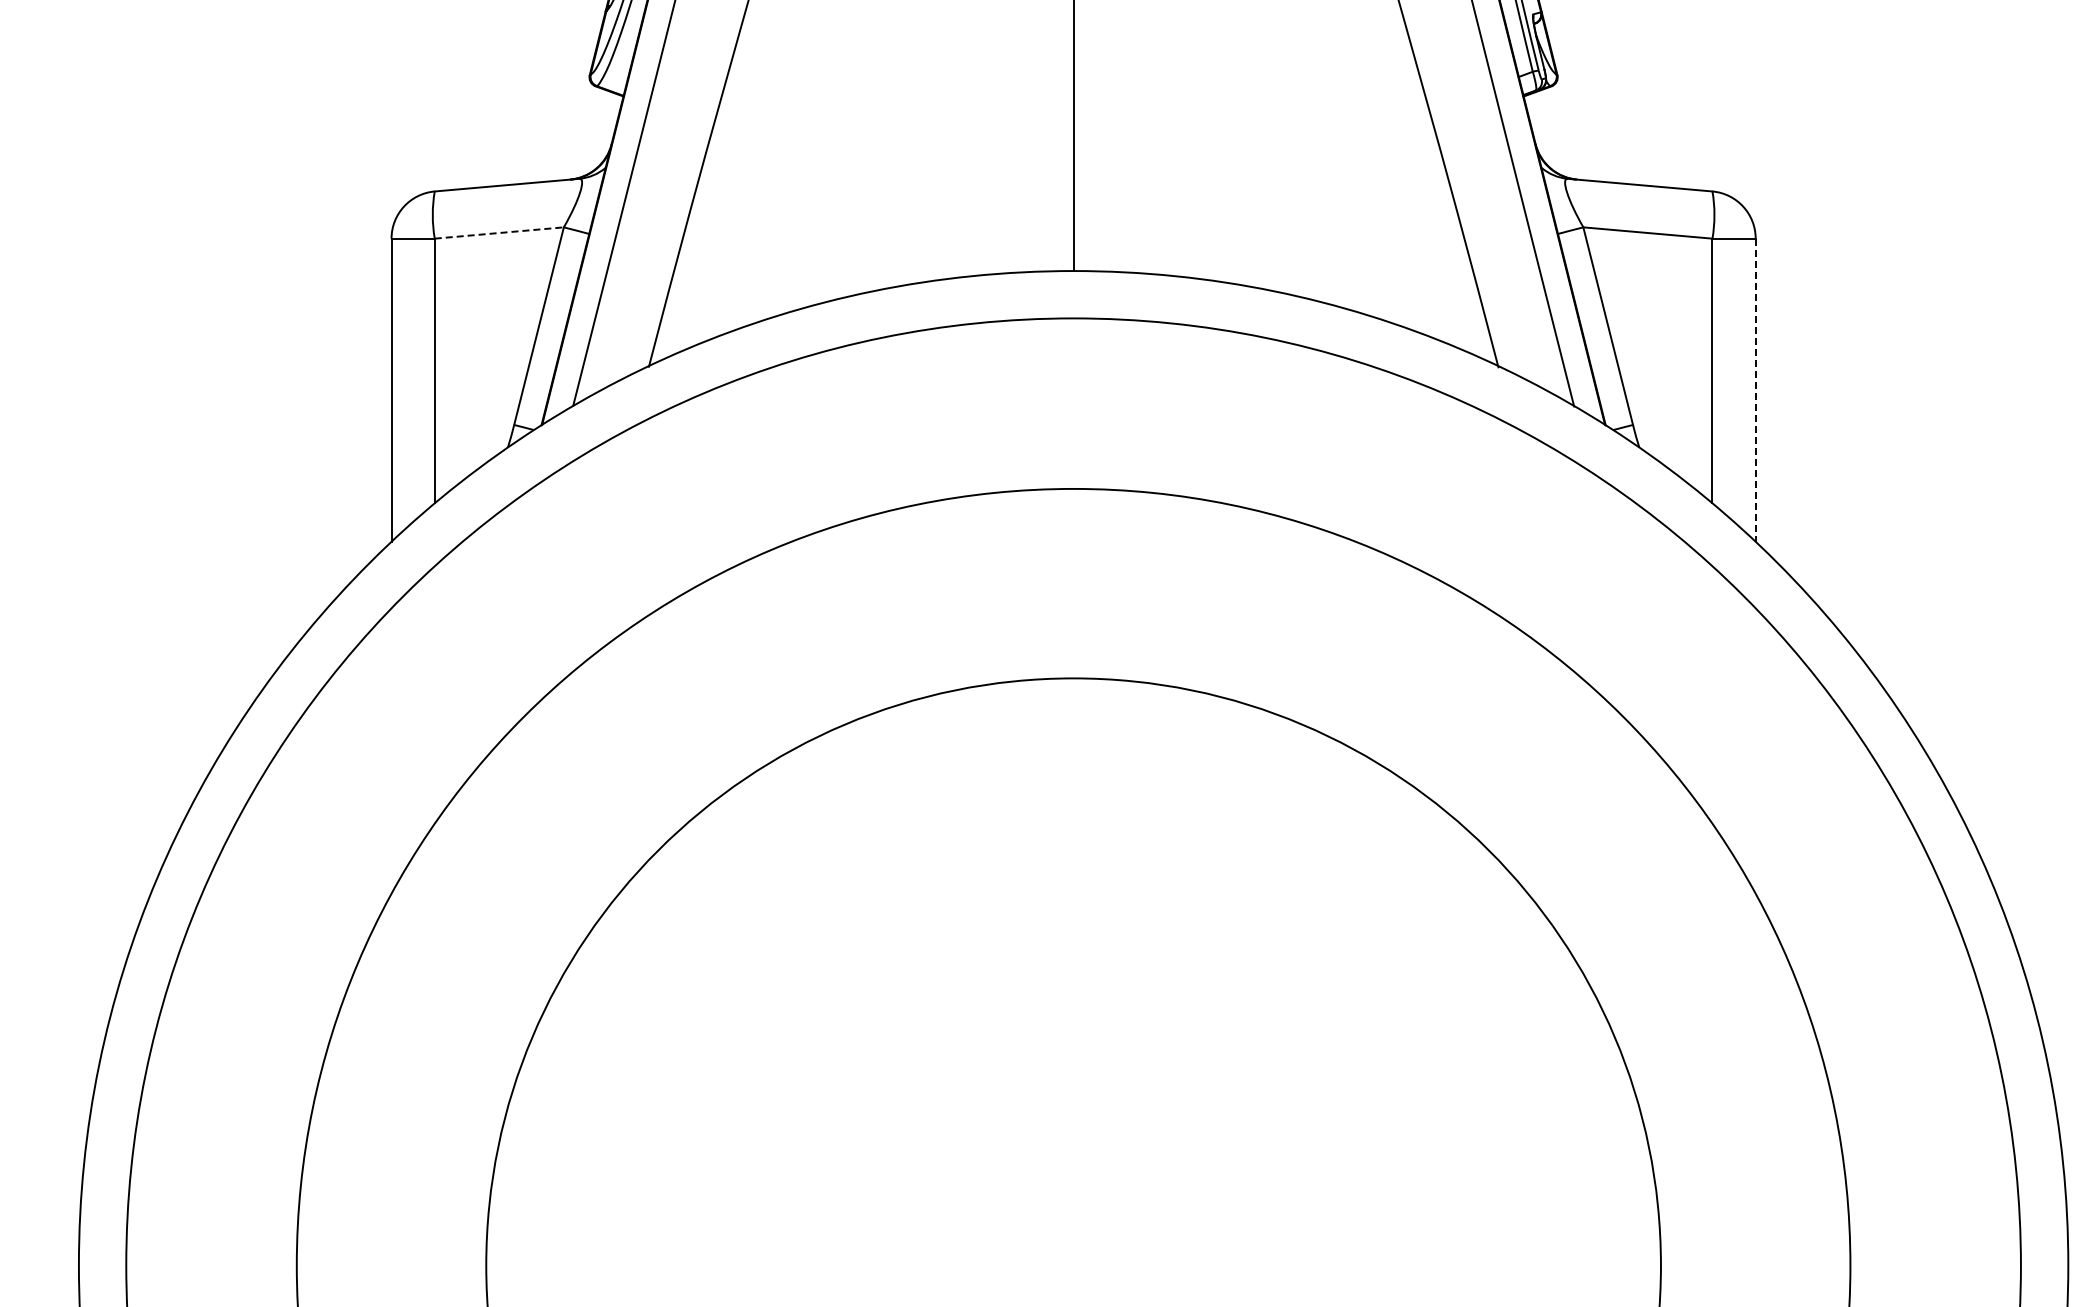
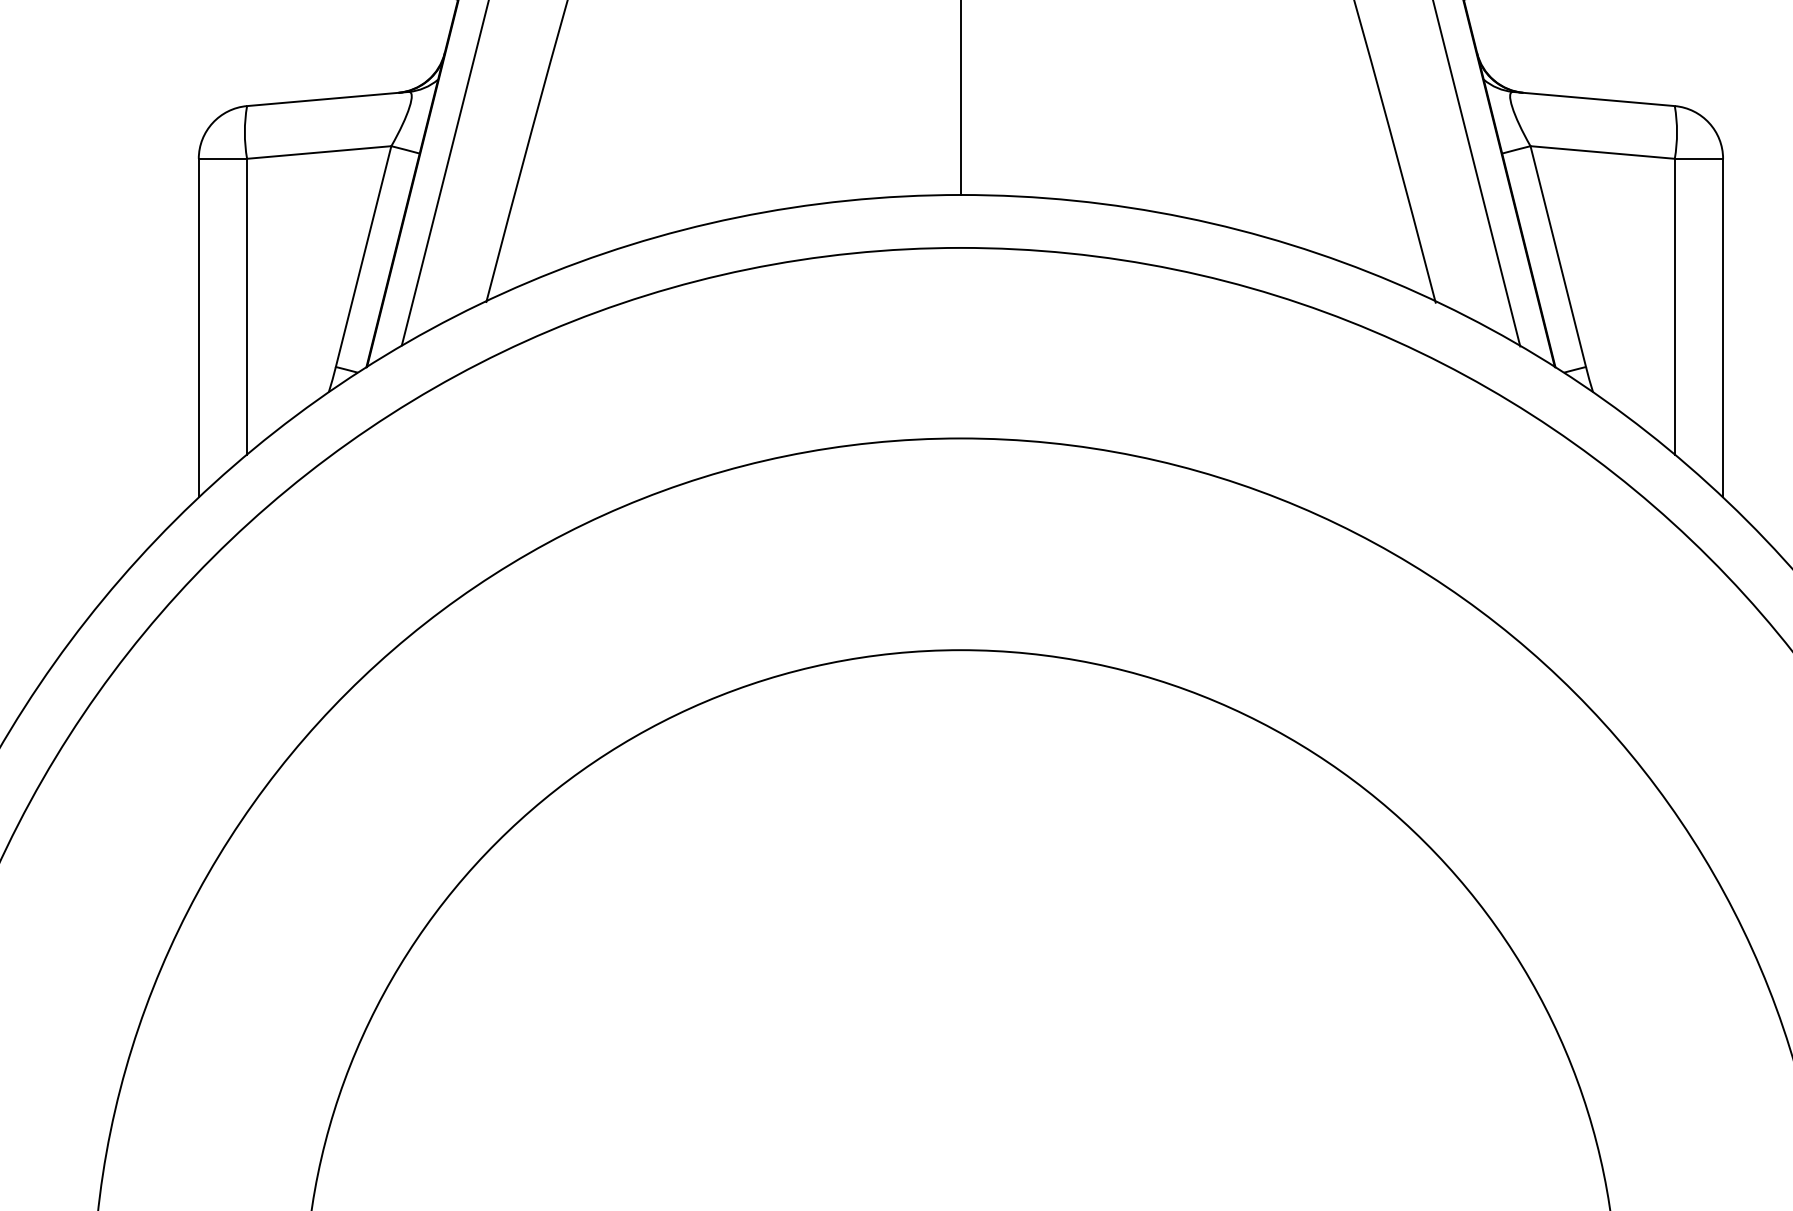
line: (499, 233) -> (319, 153), dashed -> solid
line: (1755, 390) -> (1722, 328), dashed -> solid

